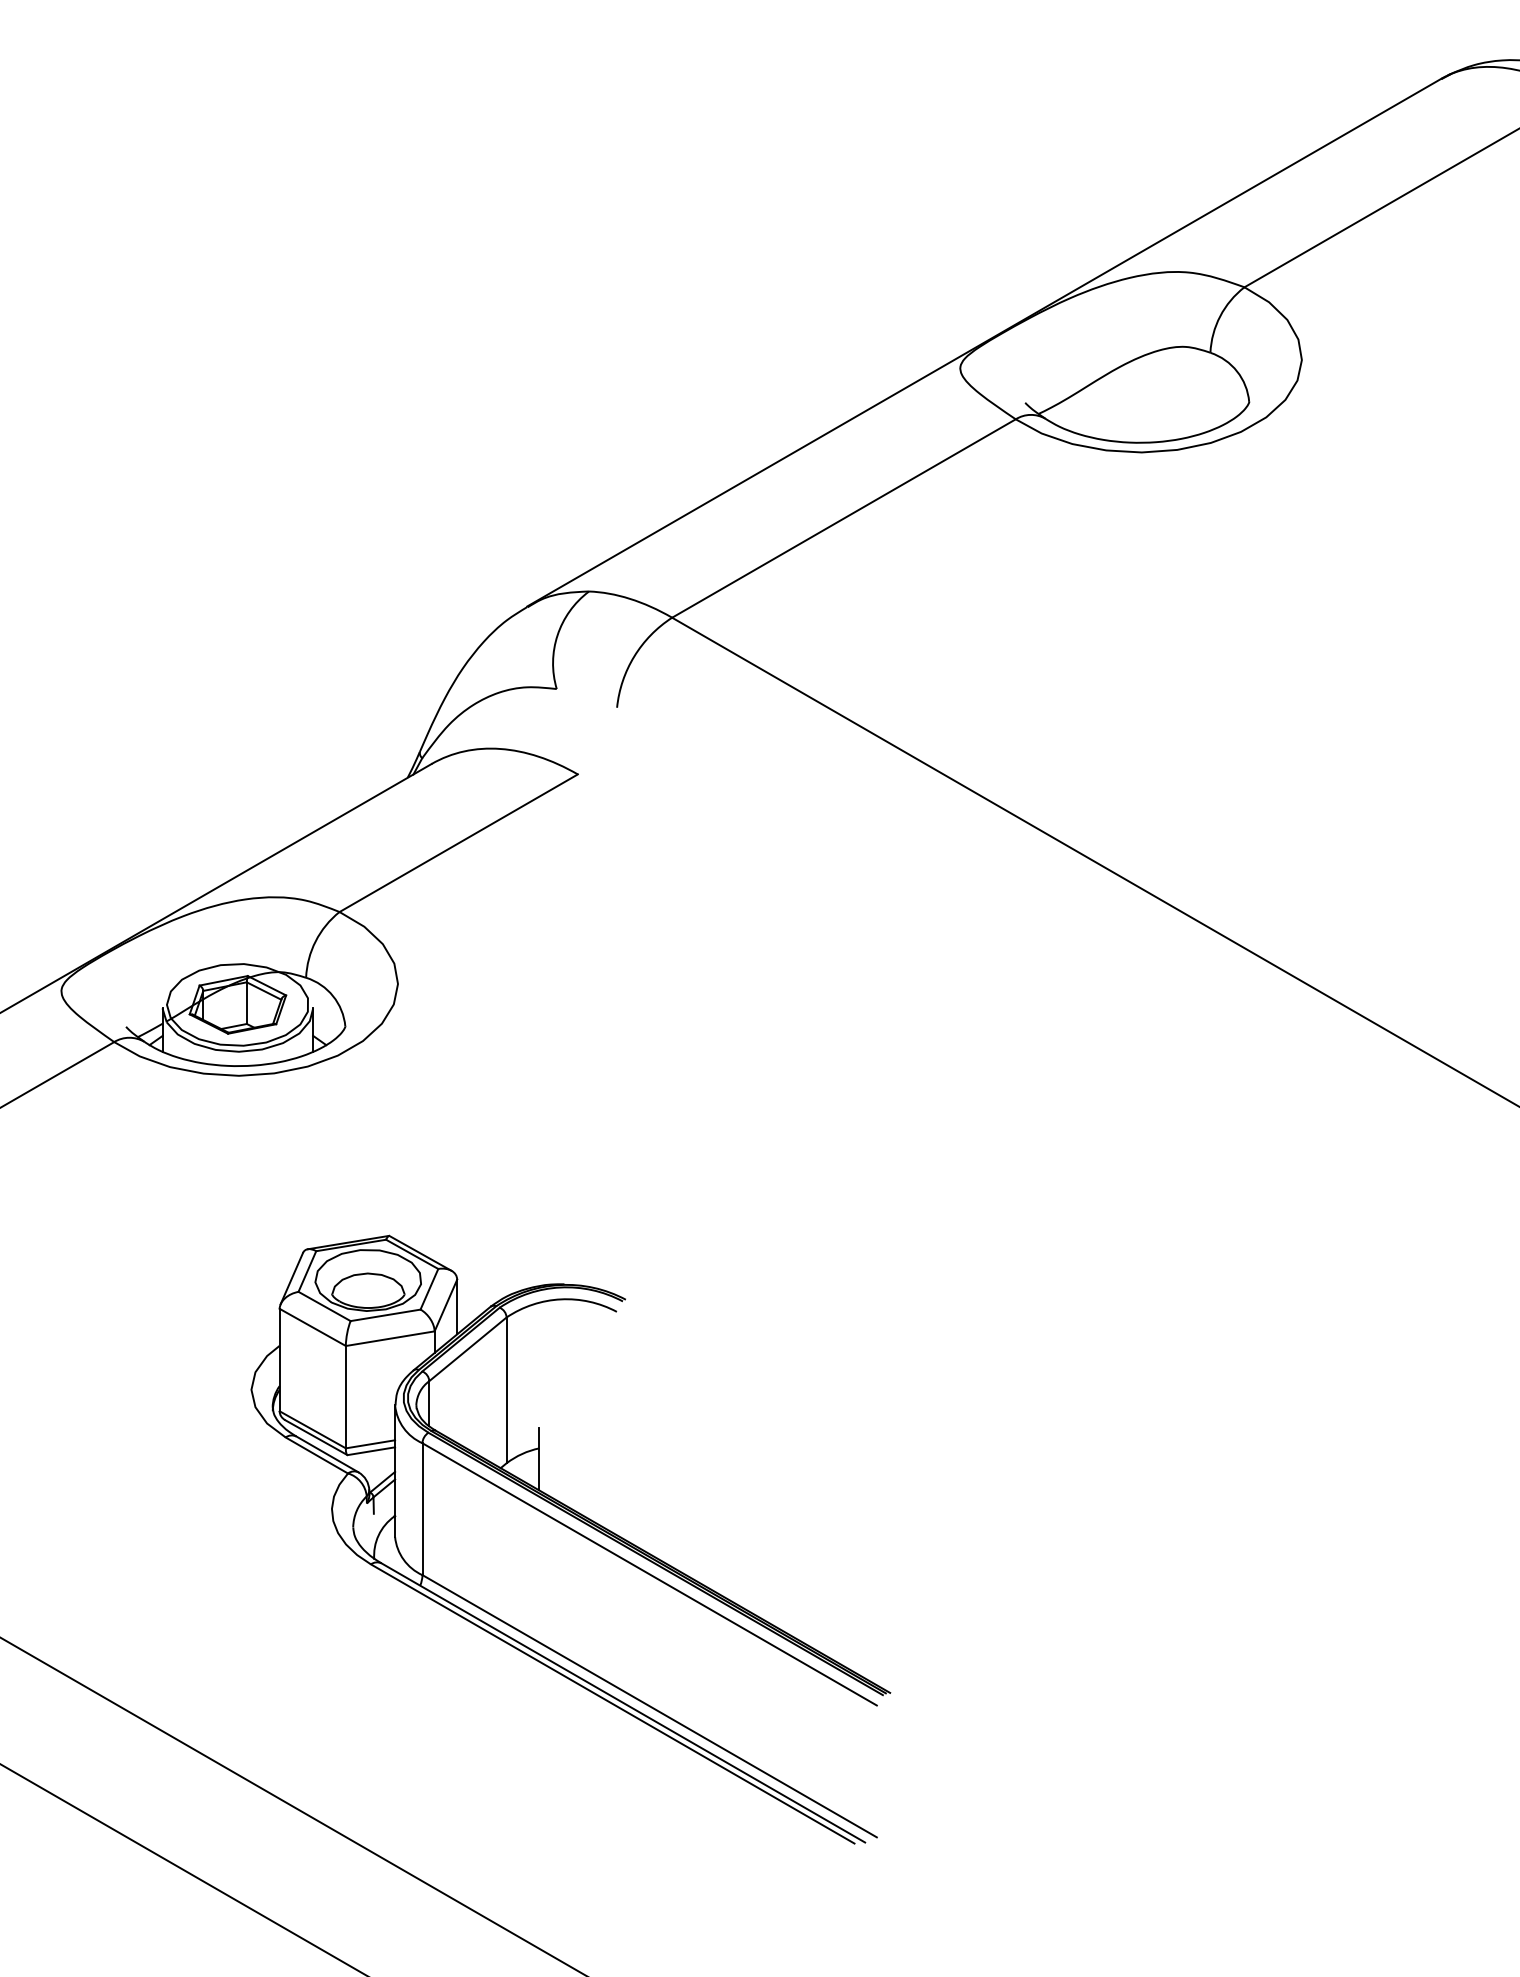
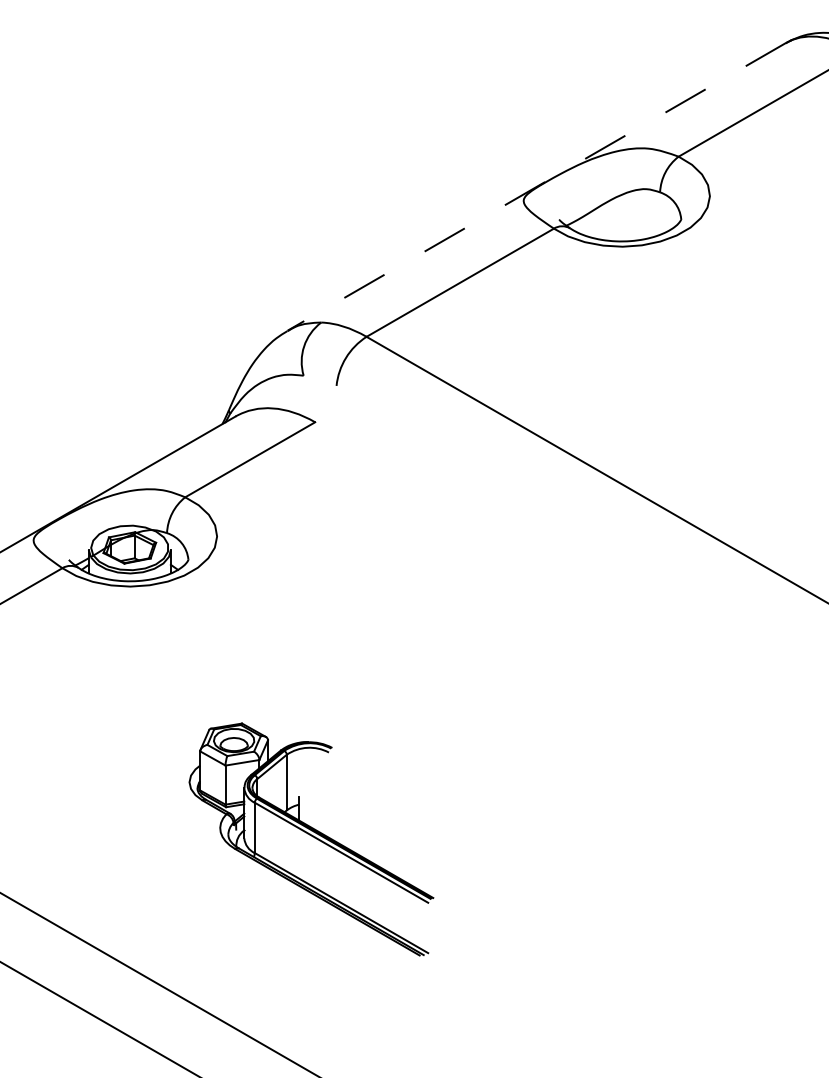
line: (983, 341) -> (536, 186), solid -> dashed
part: (571, 1539) -> (311, 839), size x0.7

